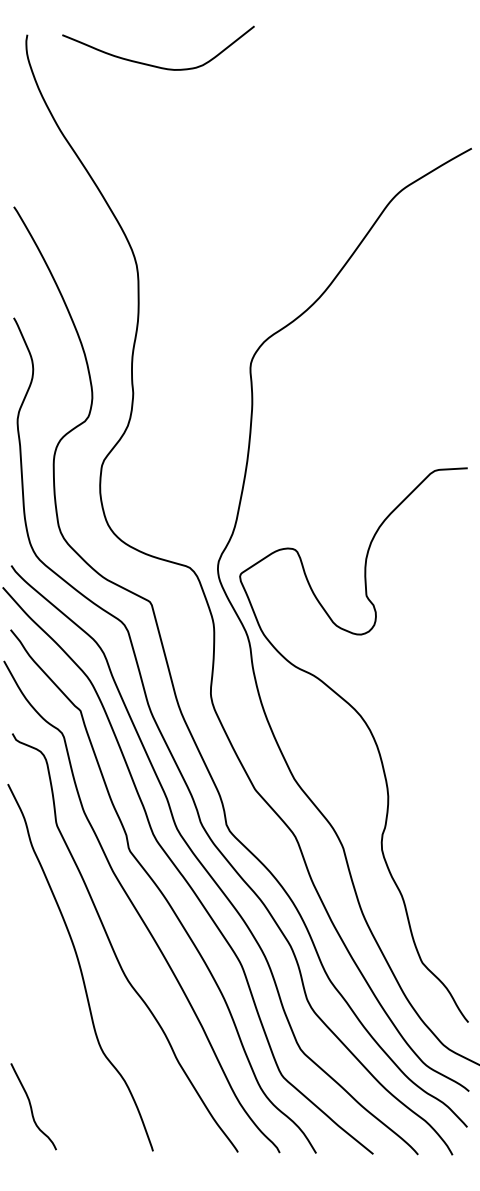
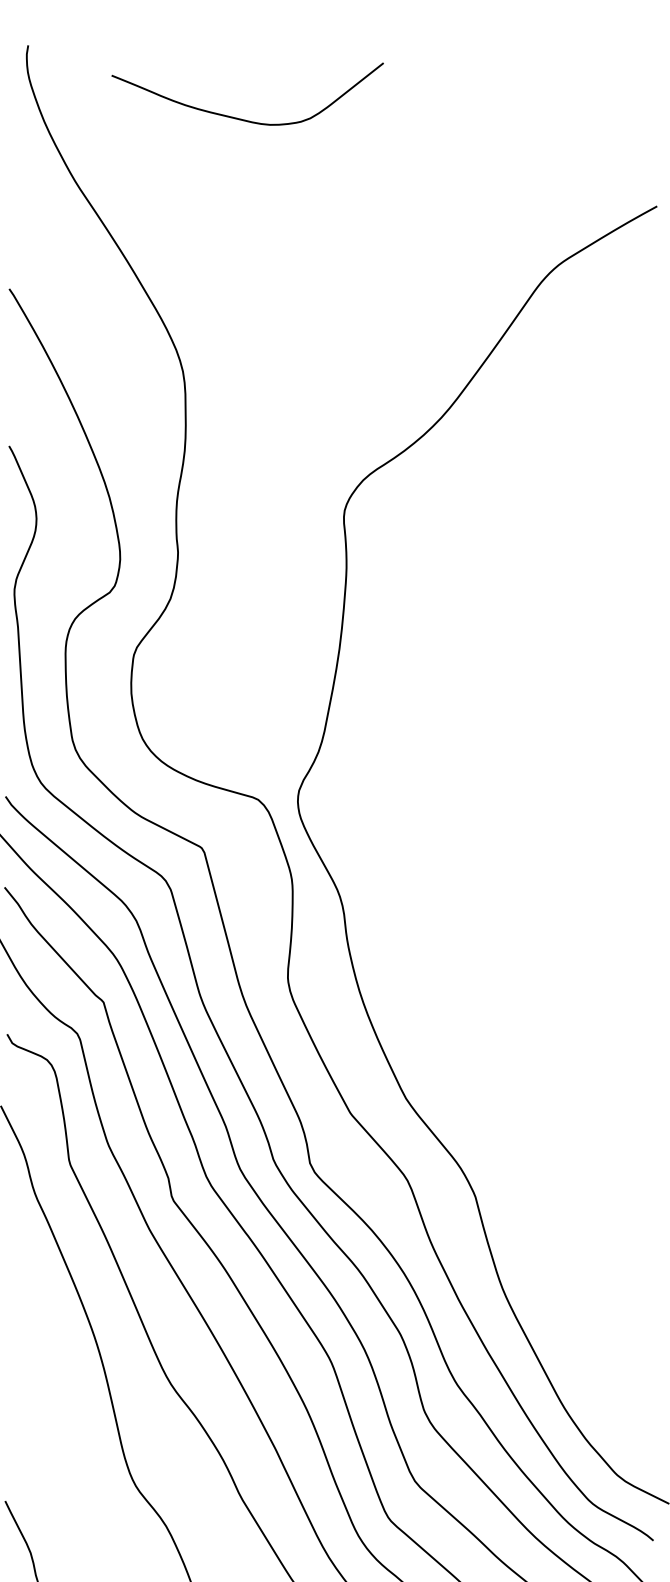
curve: (155, 65) -> (243, 118), moved
curve: (371, 735) -> (515, 1037), removed

